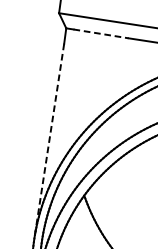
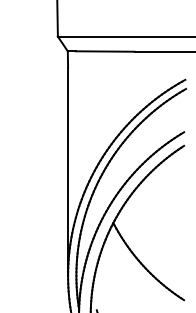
line: (101, 33) -> (105, 51), dashed -> solid
line: (49, 141) -> (68, 172), dashed -> solid

